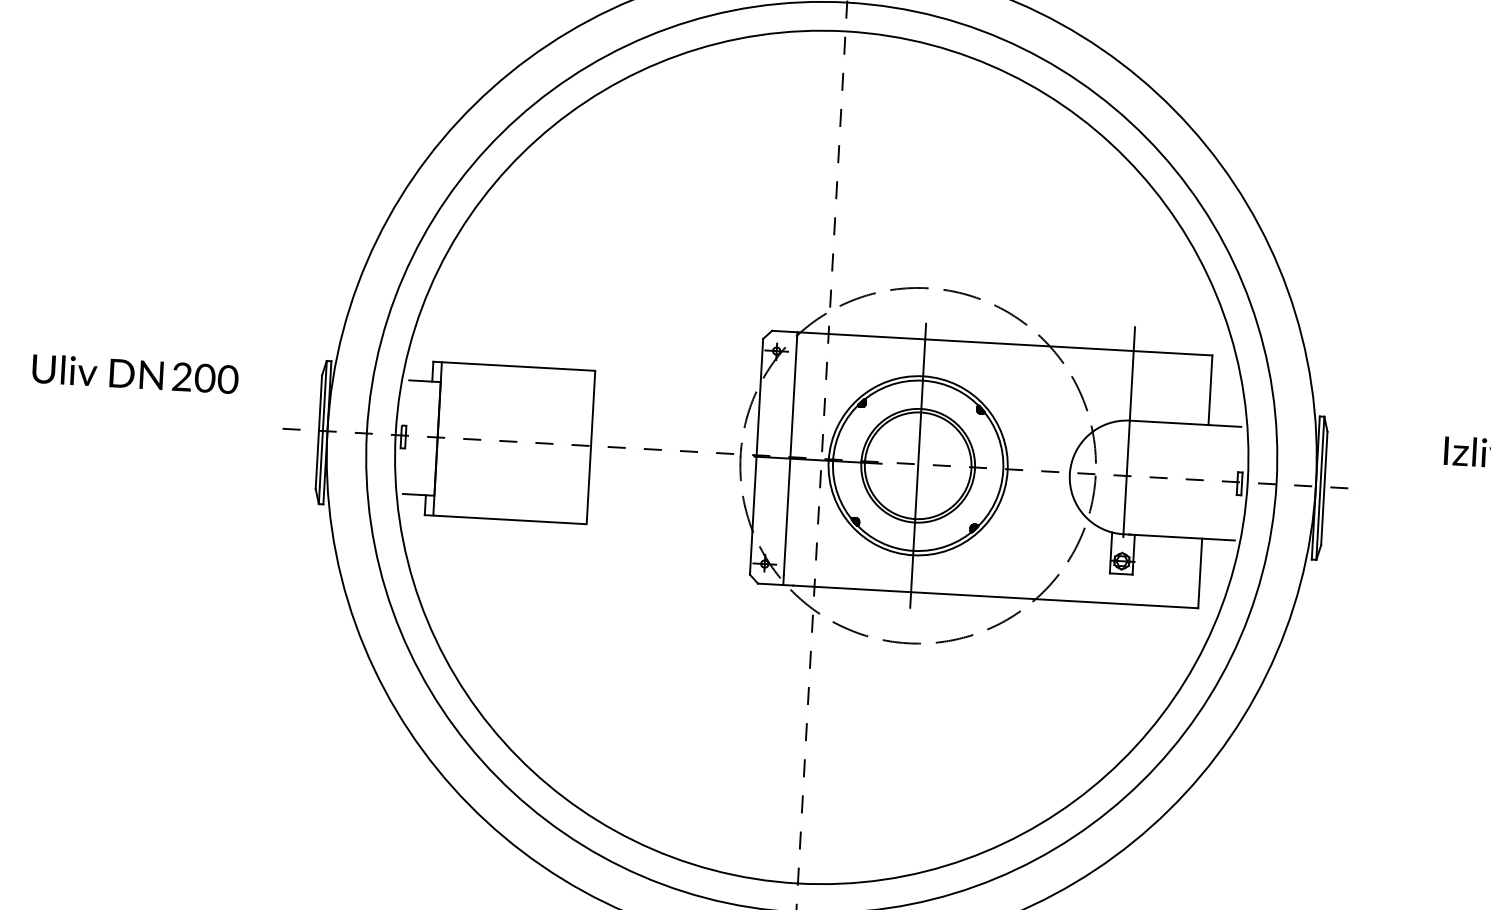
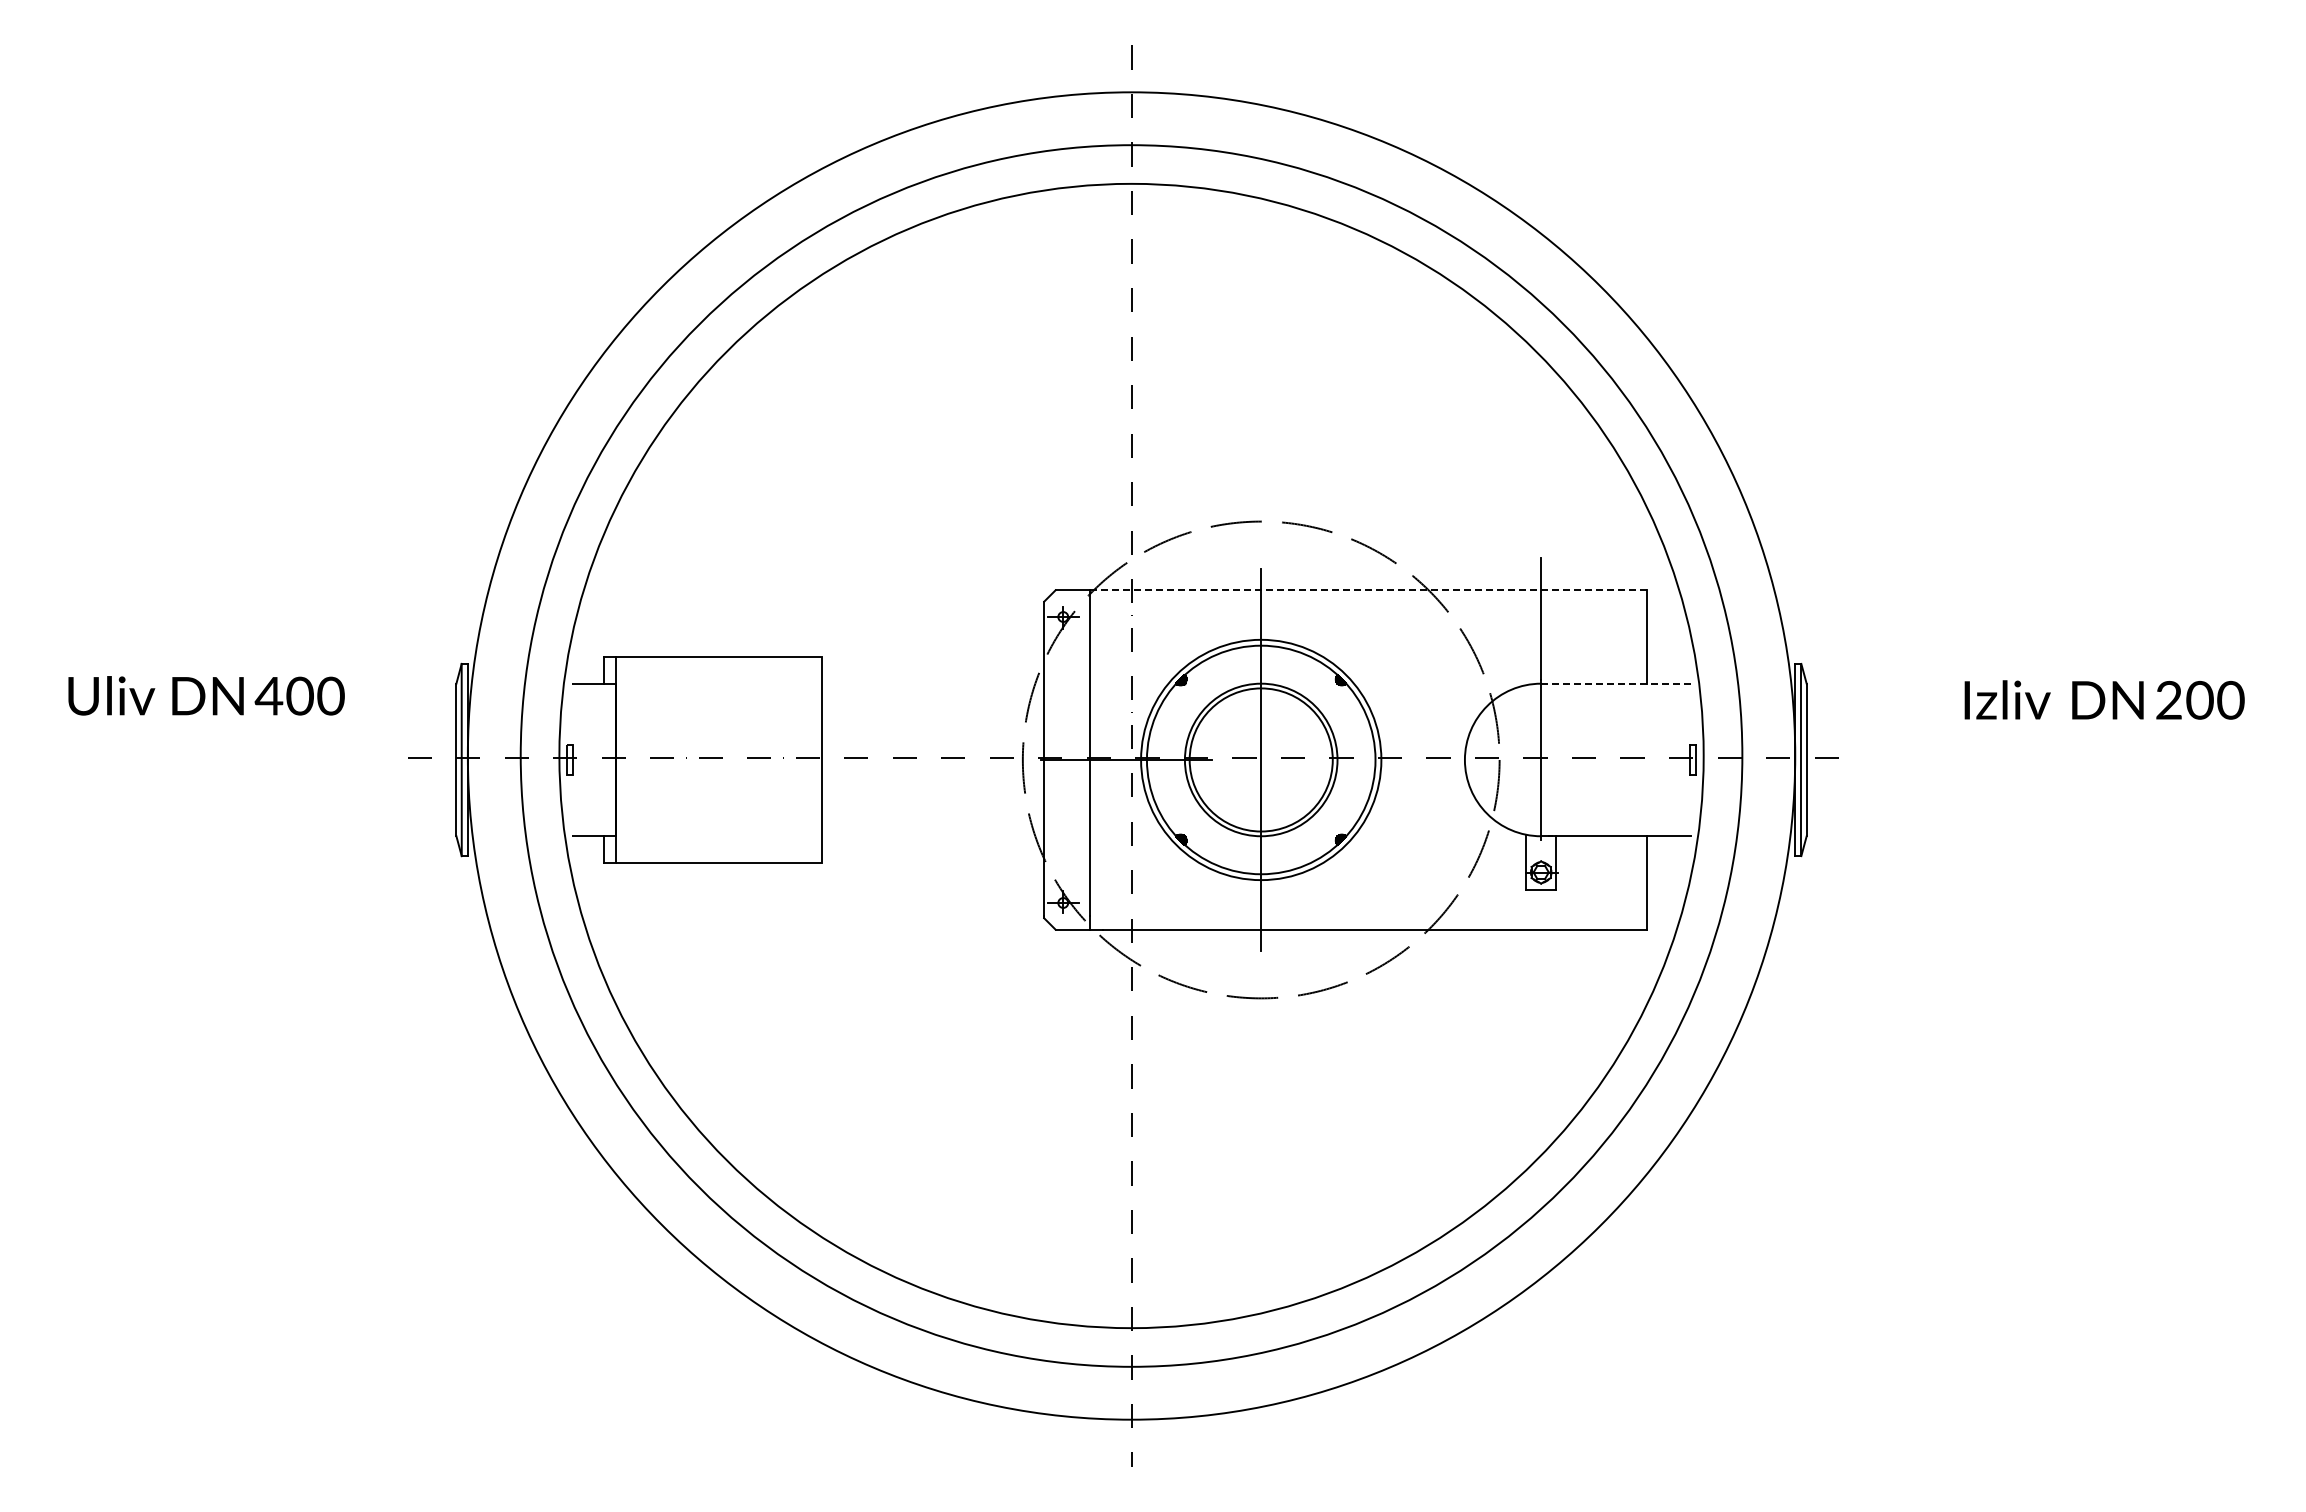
line: (1005, 344) -> (1368, 590), solid -> dashed
text: (181, 376) -> (268, 695), 200 -> 400
line: (1185, 423) -> (1616, 683), solid -> dashed

